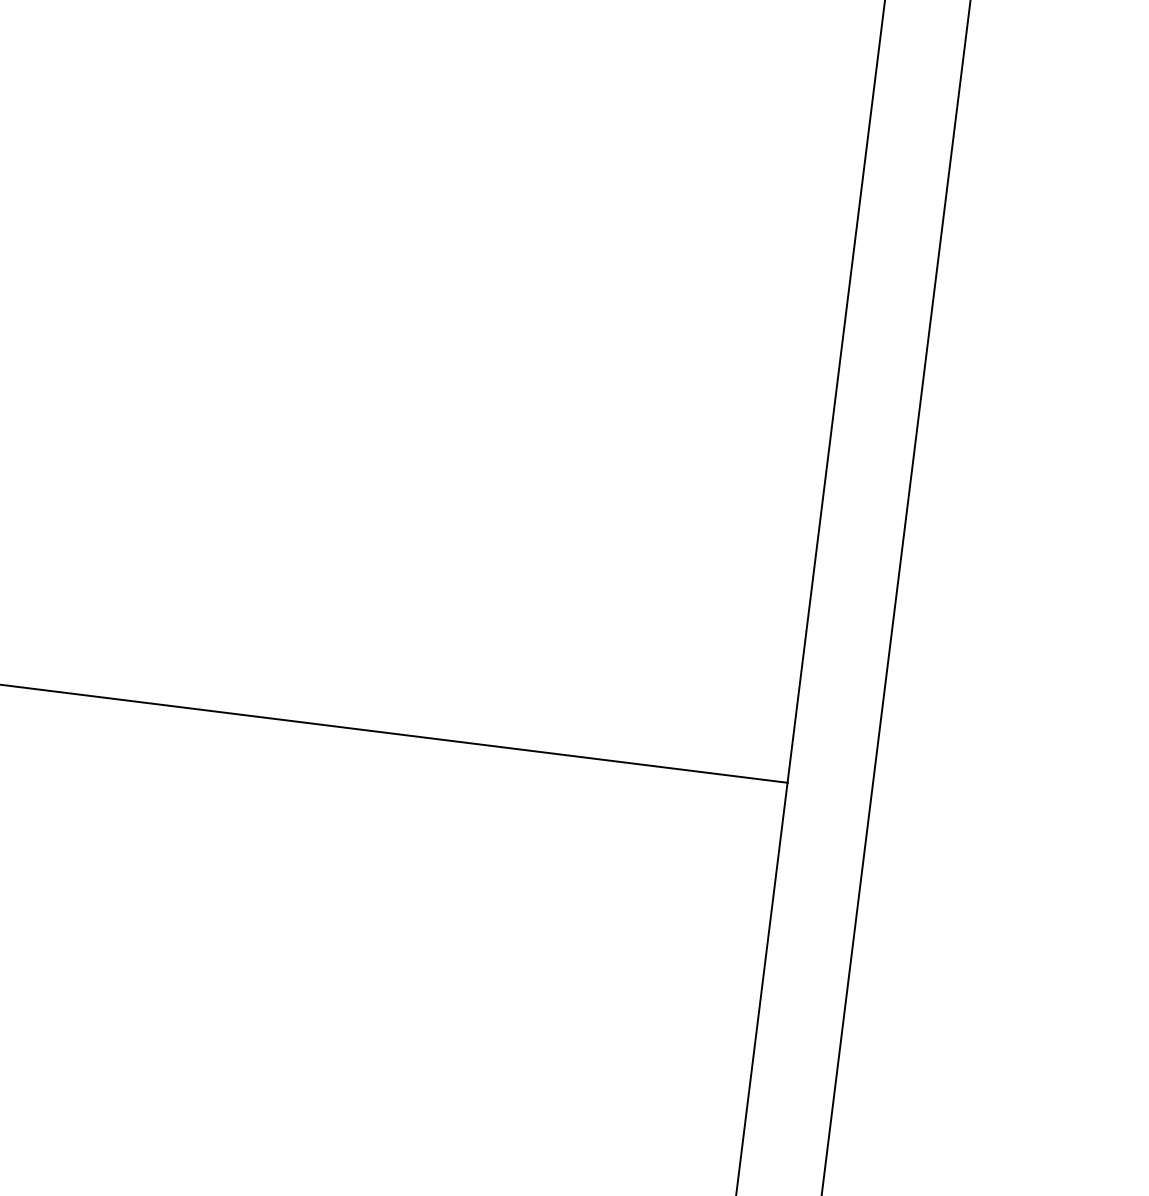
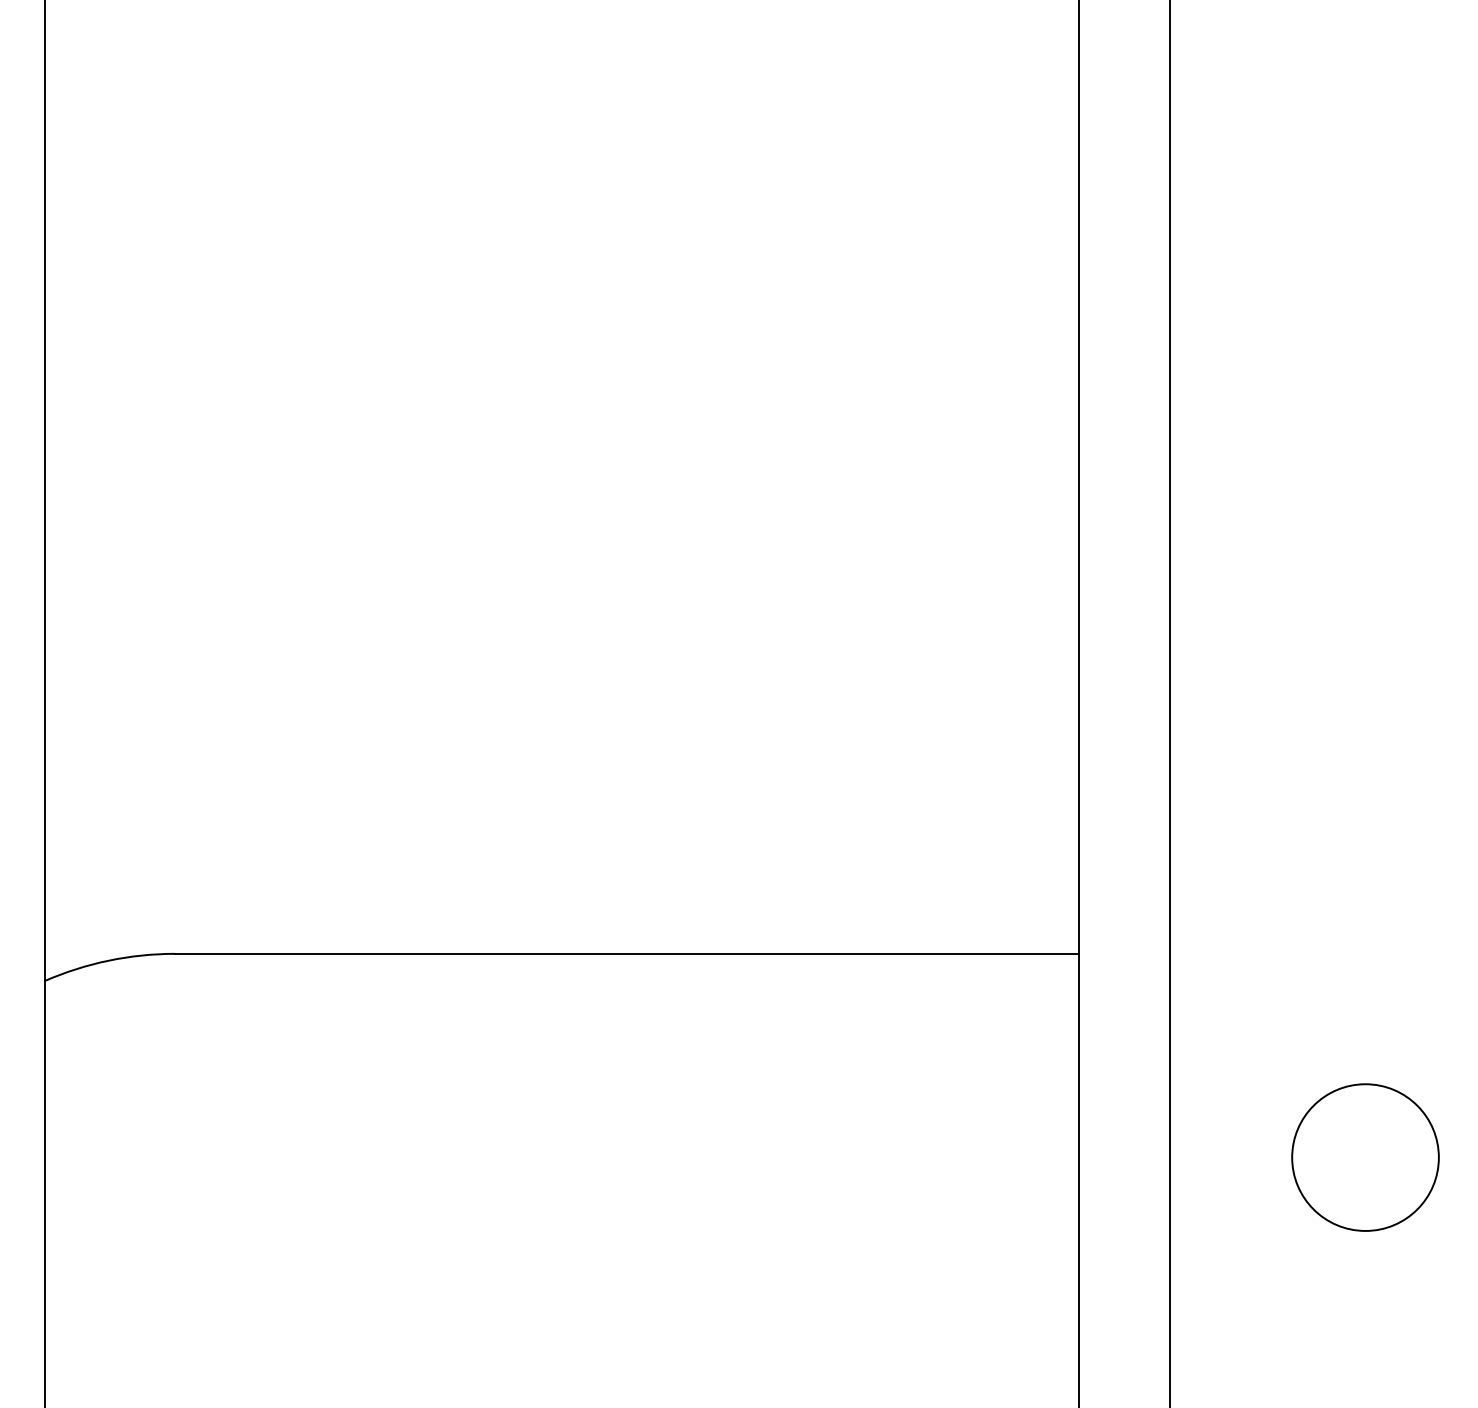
circle: (1028, 1003) -> (1365, 1157), added

